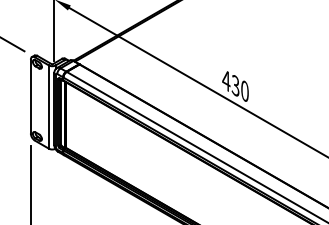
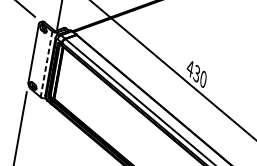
line: (49, 107) -> (46, 64), solid -> dashed

